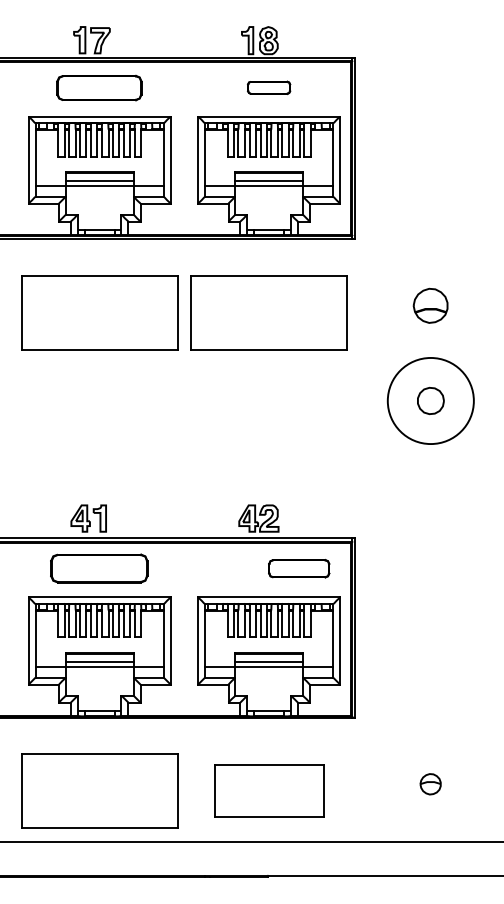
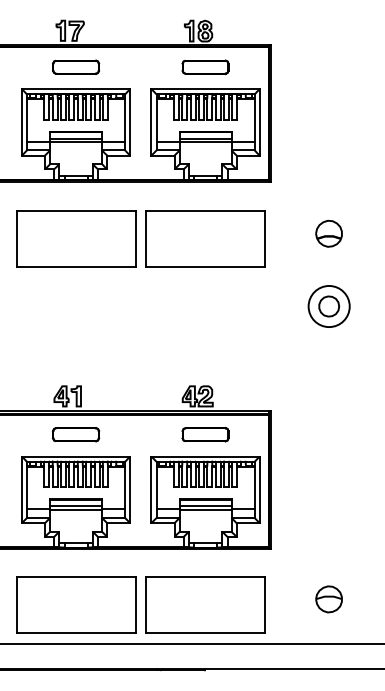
part: (100, 86) -> (76, 66), size x0.71
part: (269, 86) -> (205, 66), size x1.43
circle: (429, 400) -> (328, 306), size x0.62
part: (100, 568) -> (76, 434), size x0.62
part: (299, 568) -> (205, 434), moved
part: (429, 784) -> (328, 599), size x1.67
part: (269, 790) -> (205, 604), size x1.43

